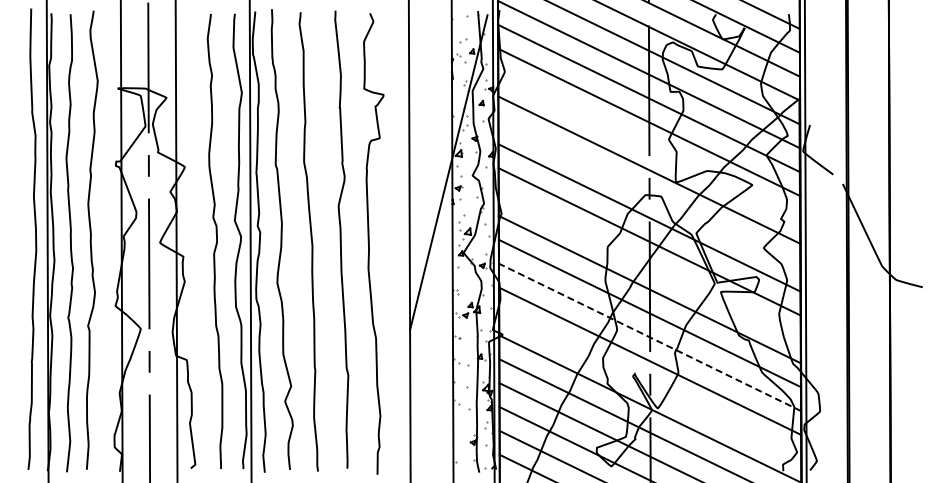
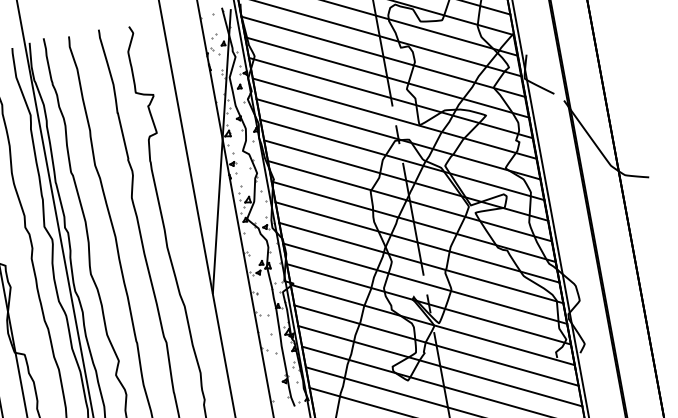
line: (649, 146) -> (391, 98), added
line: (649, 193) -> (398, 138), added
line: (649, 265) -> (409, 201), added
line: (649, 337) -> (420, 263), dashed -> solid
line: (650, 384) -> (429, 303), added

